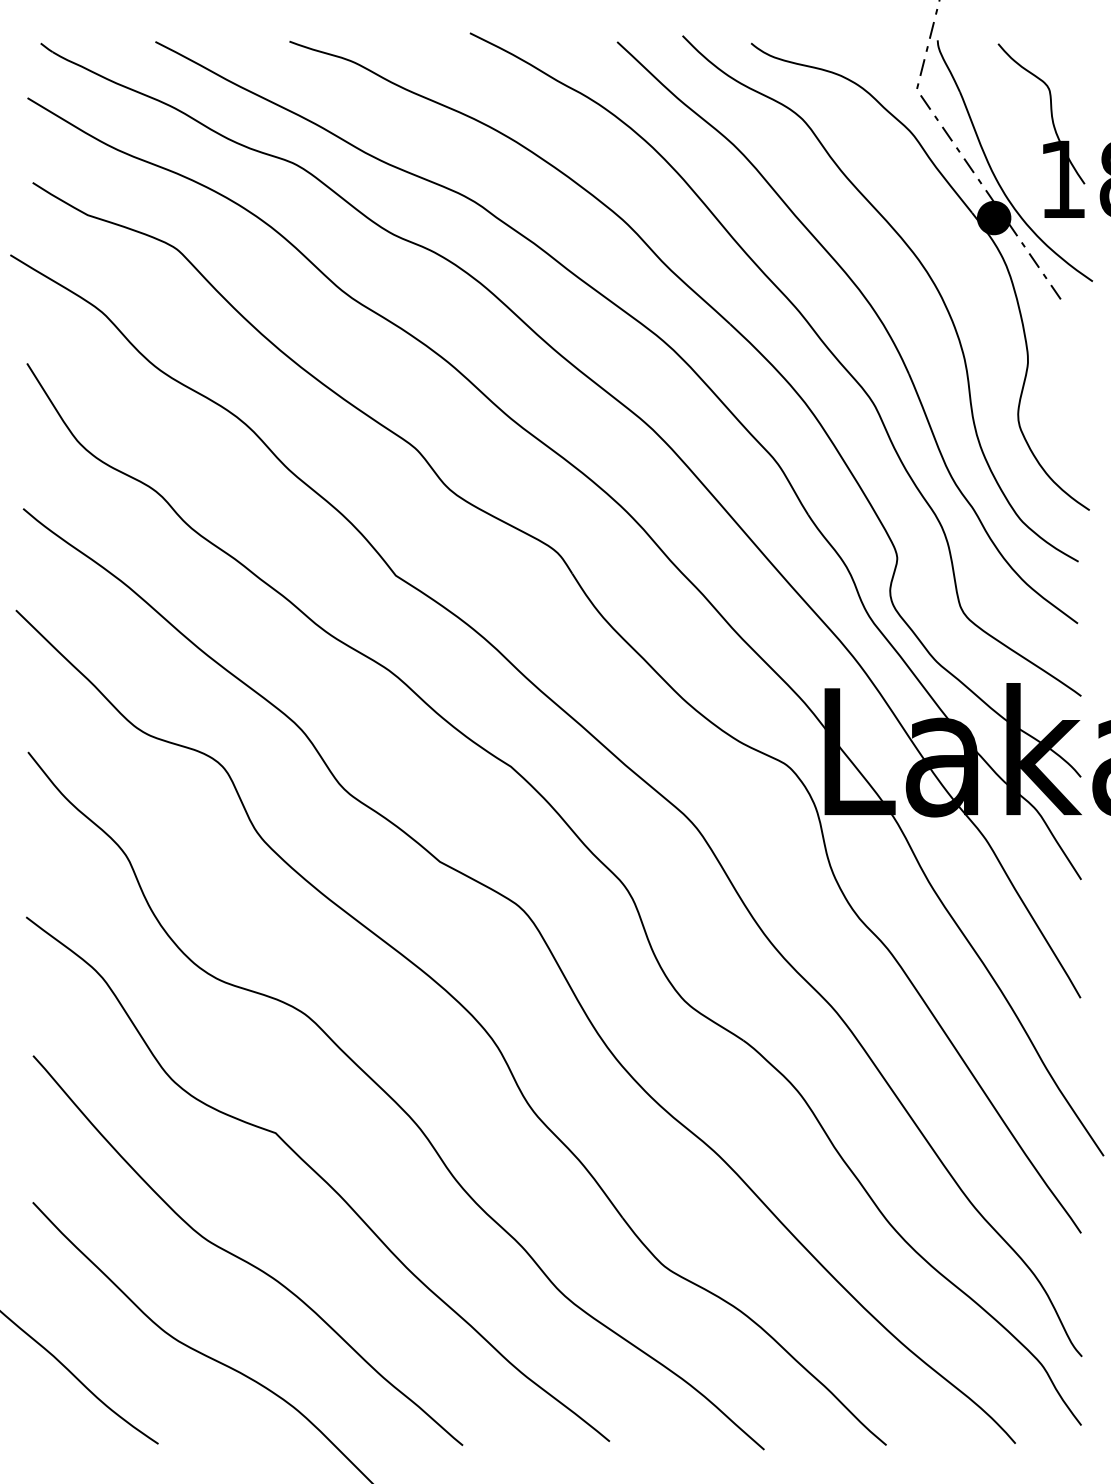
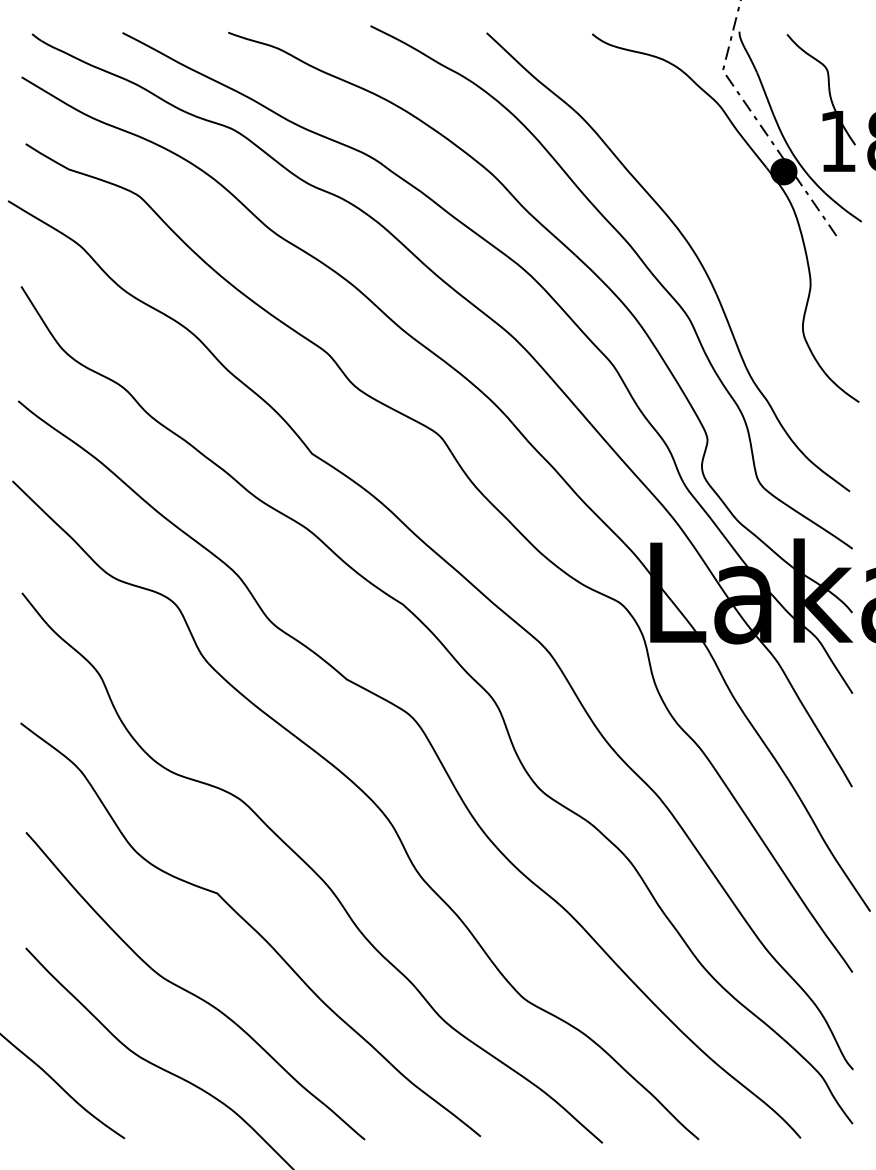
curve: (924, 270) -> (728, 213), removed

